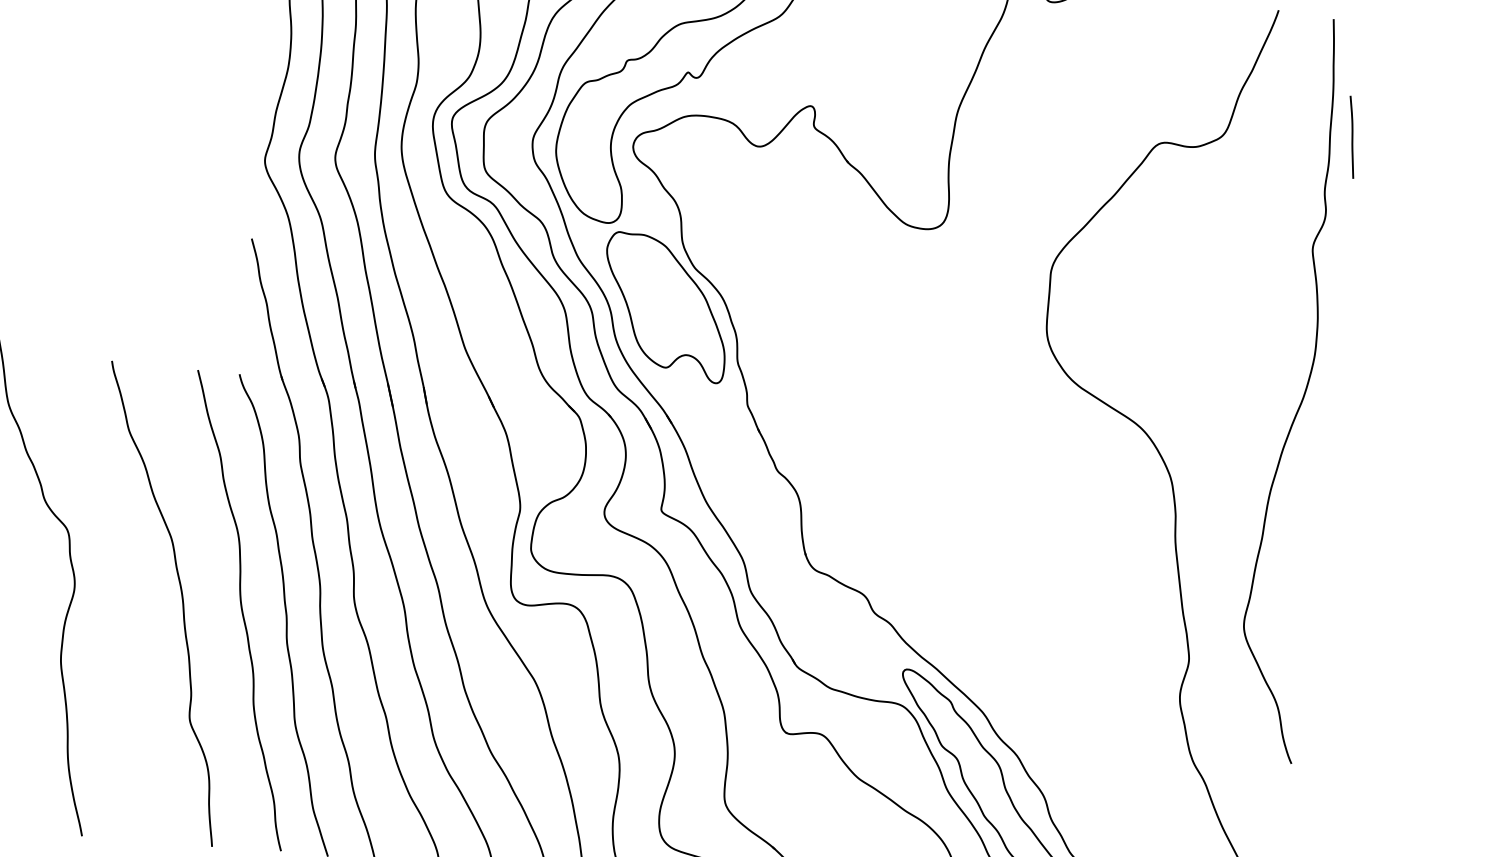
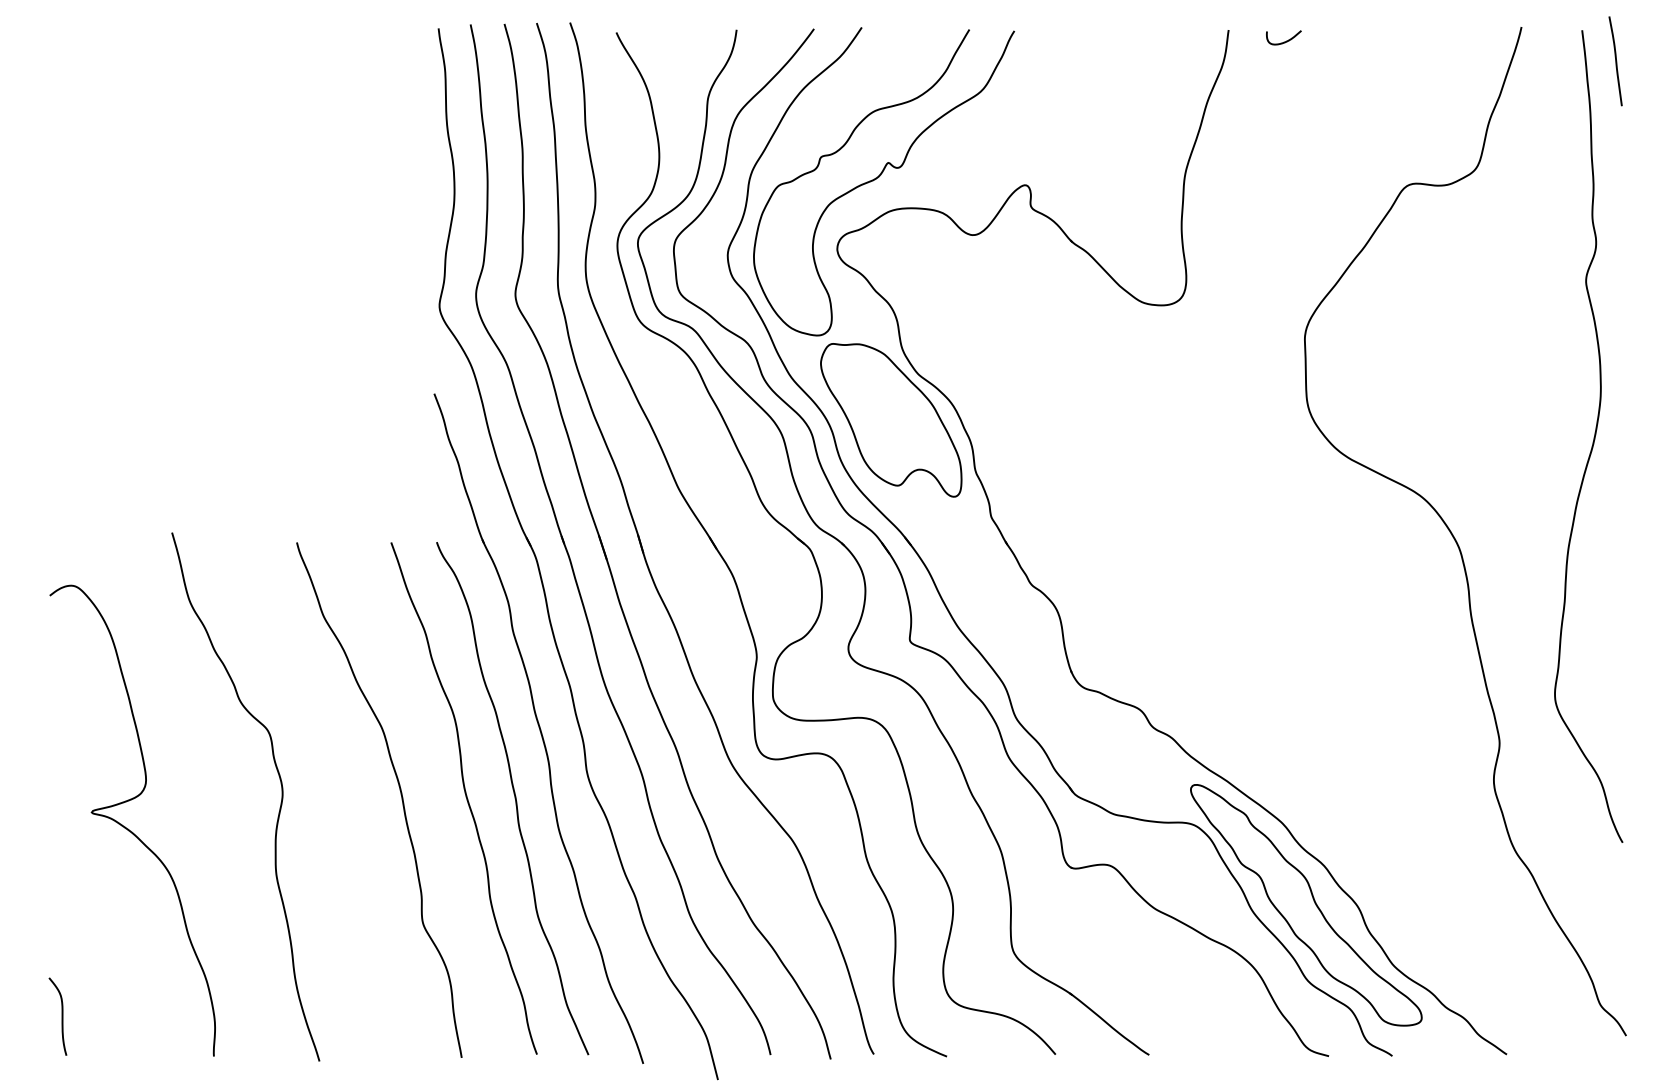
curve: (1351, 137) -> (1615, 61), moved

